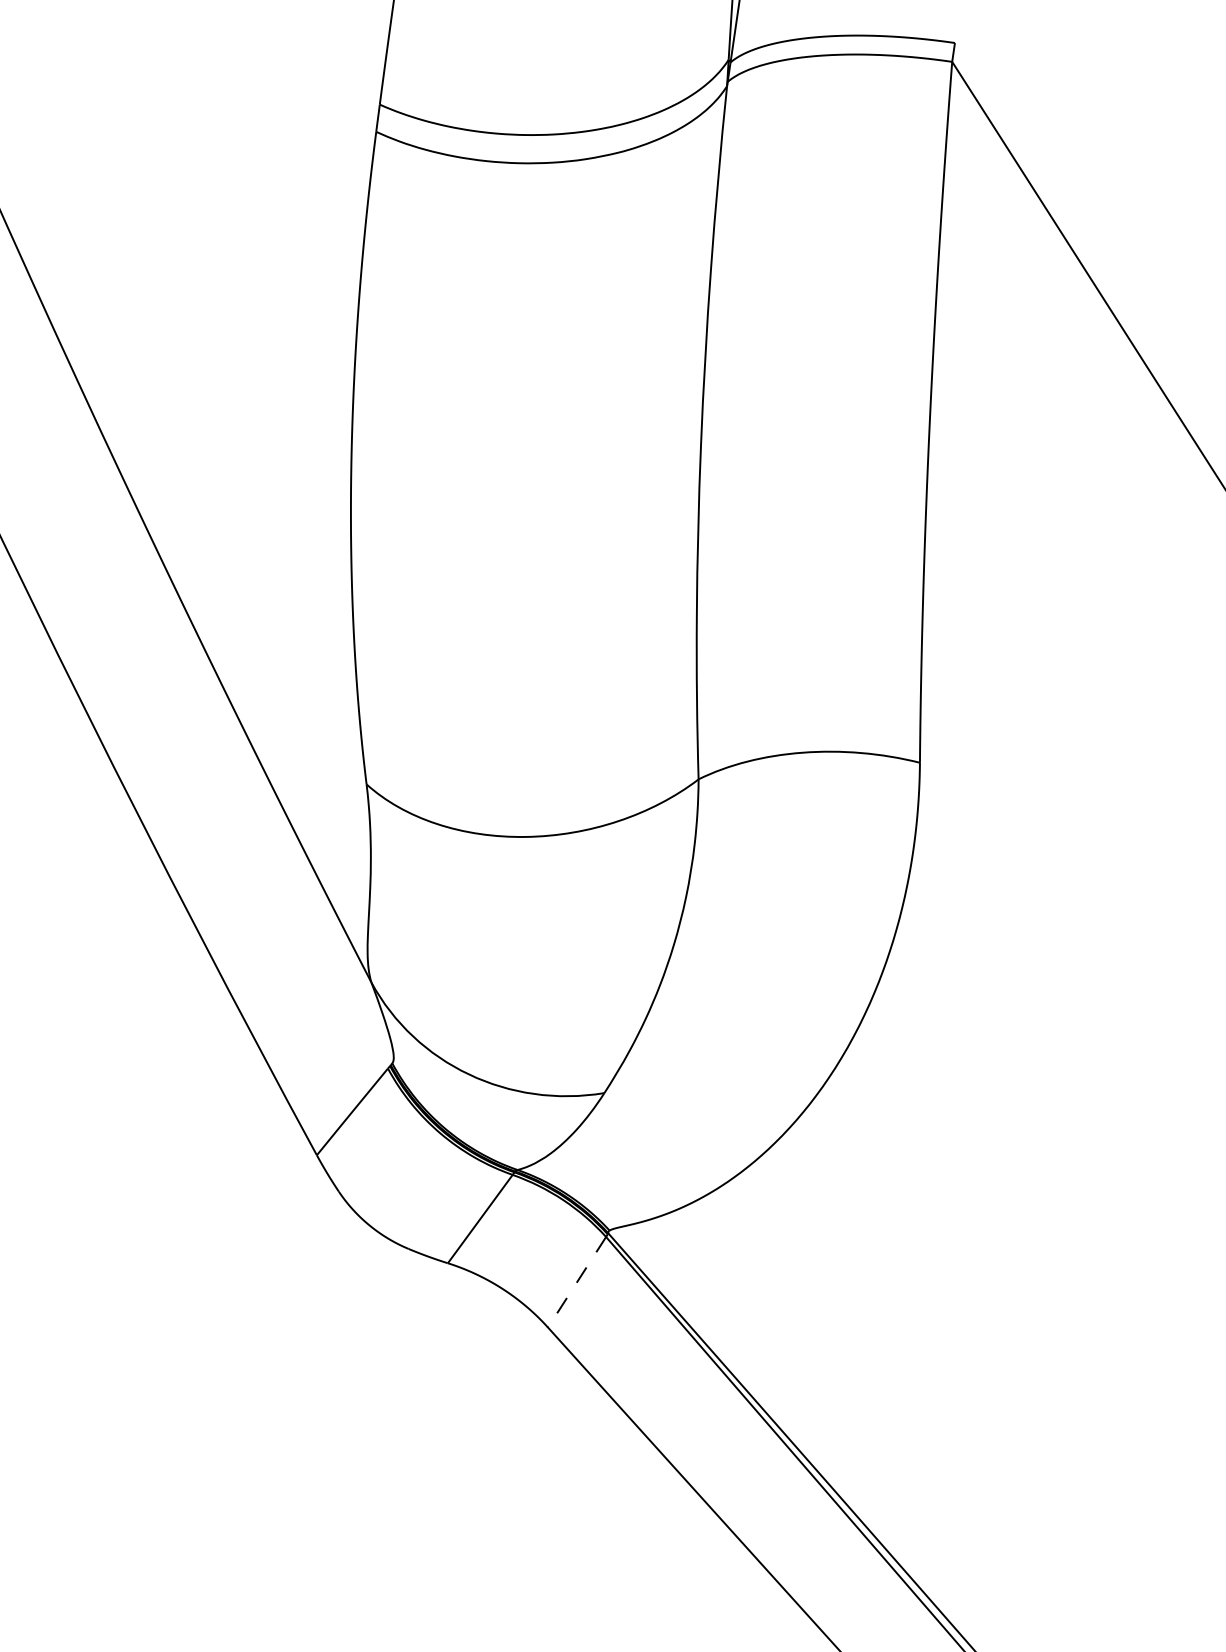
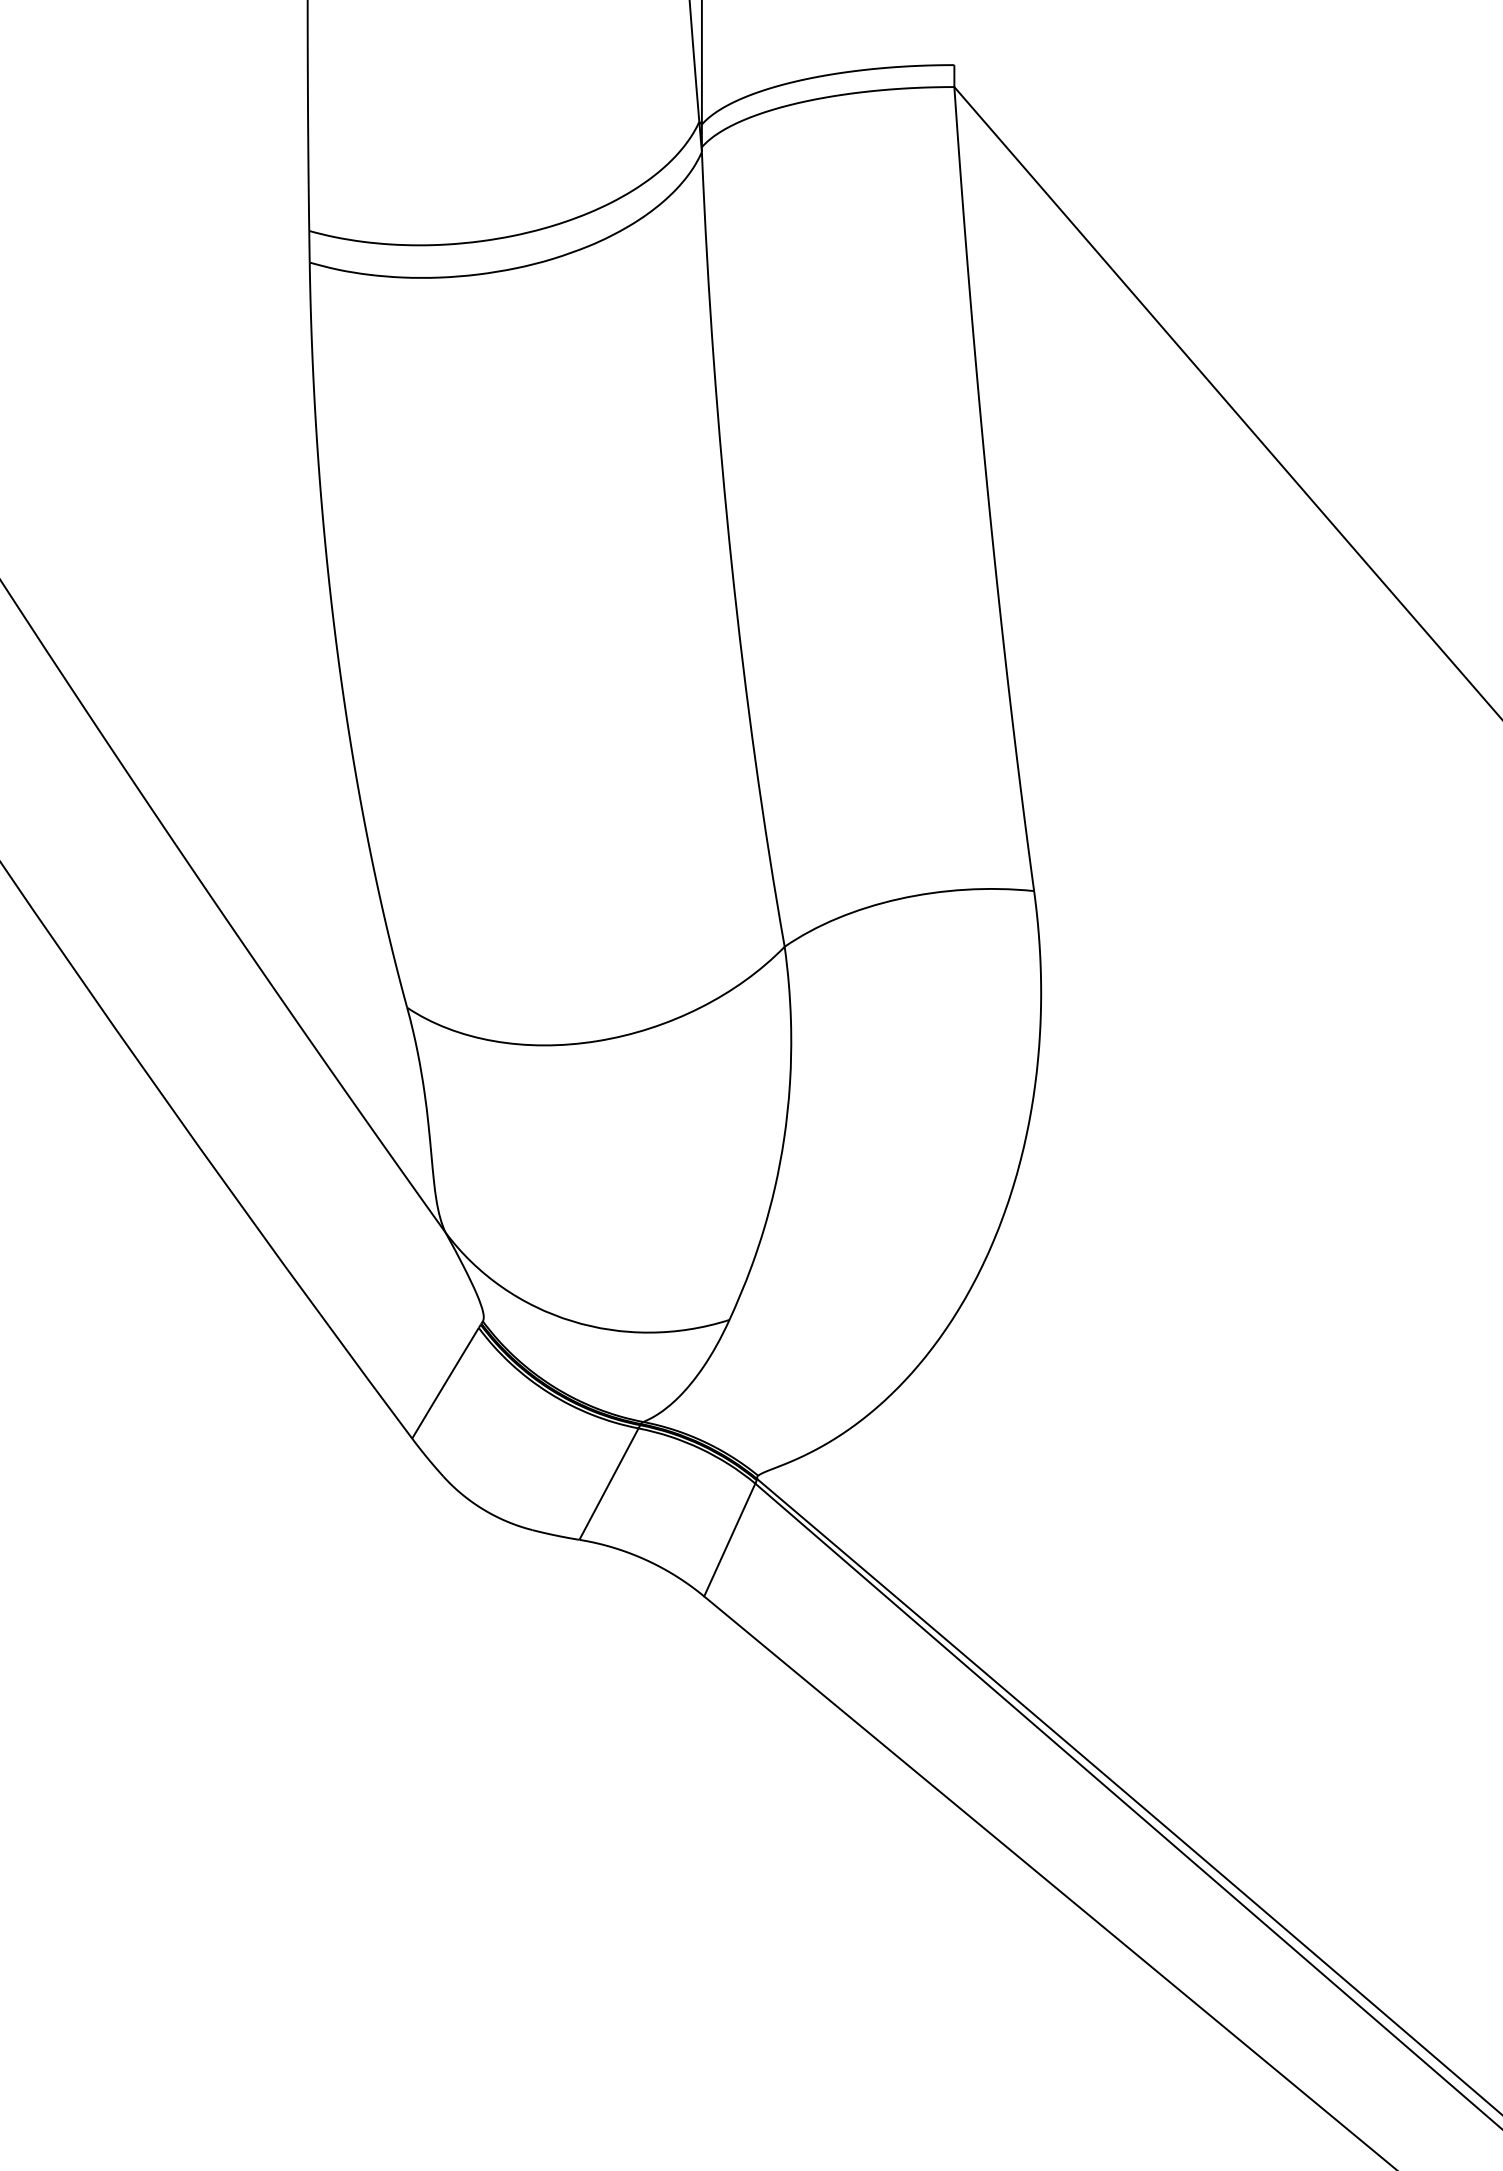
line: (576, 1282) -> (729, 1540), dashed -> solid

